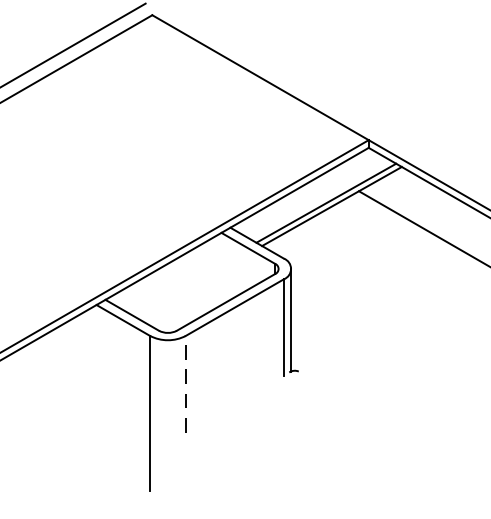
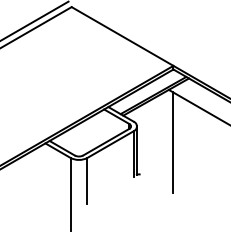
line: (366, 303) -> (172, 142), added
line: (185, 383) -> (87, 180), dashed -> solid

